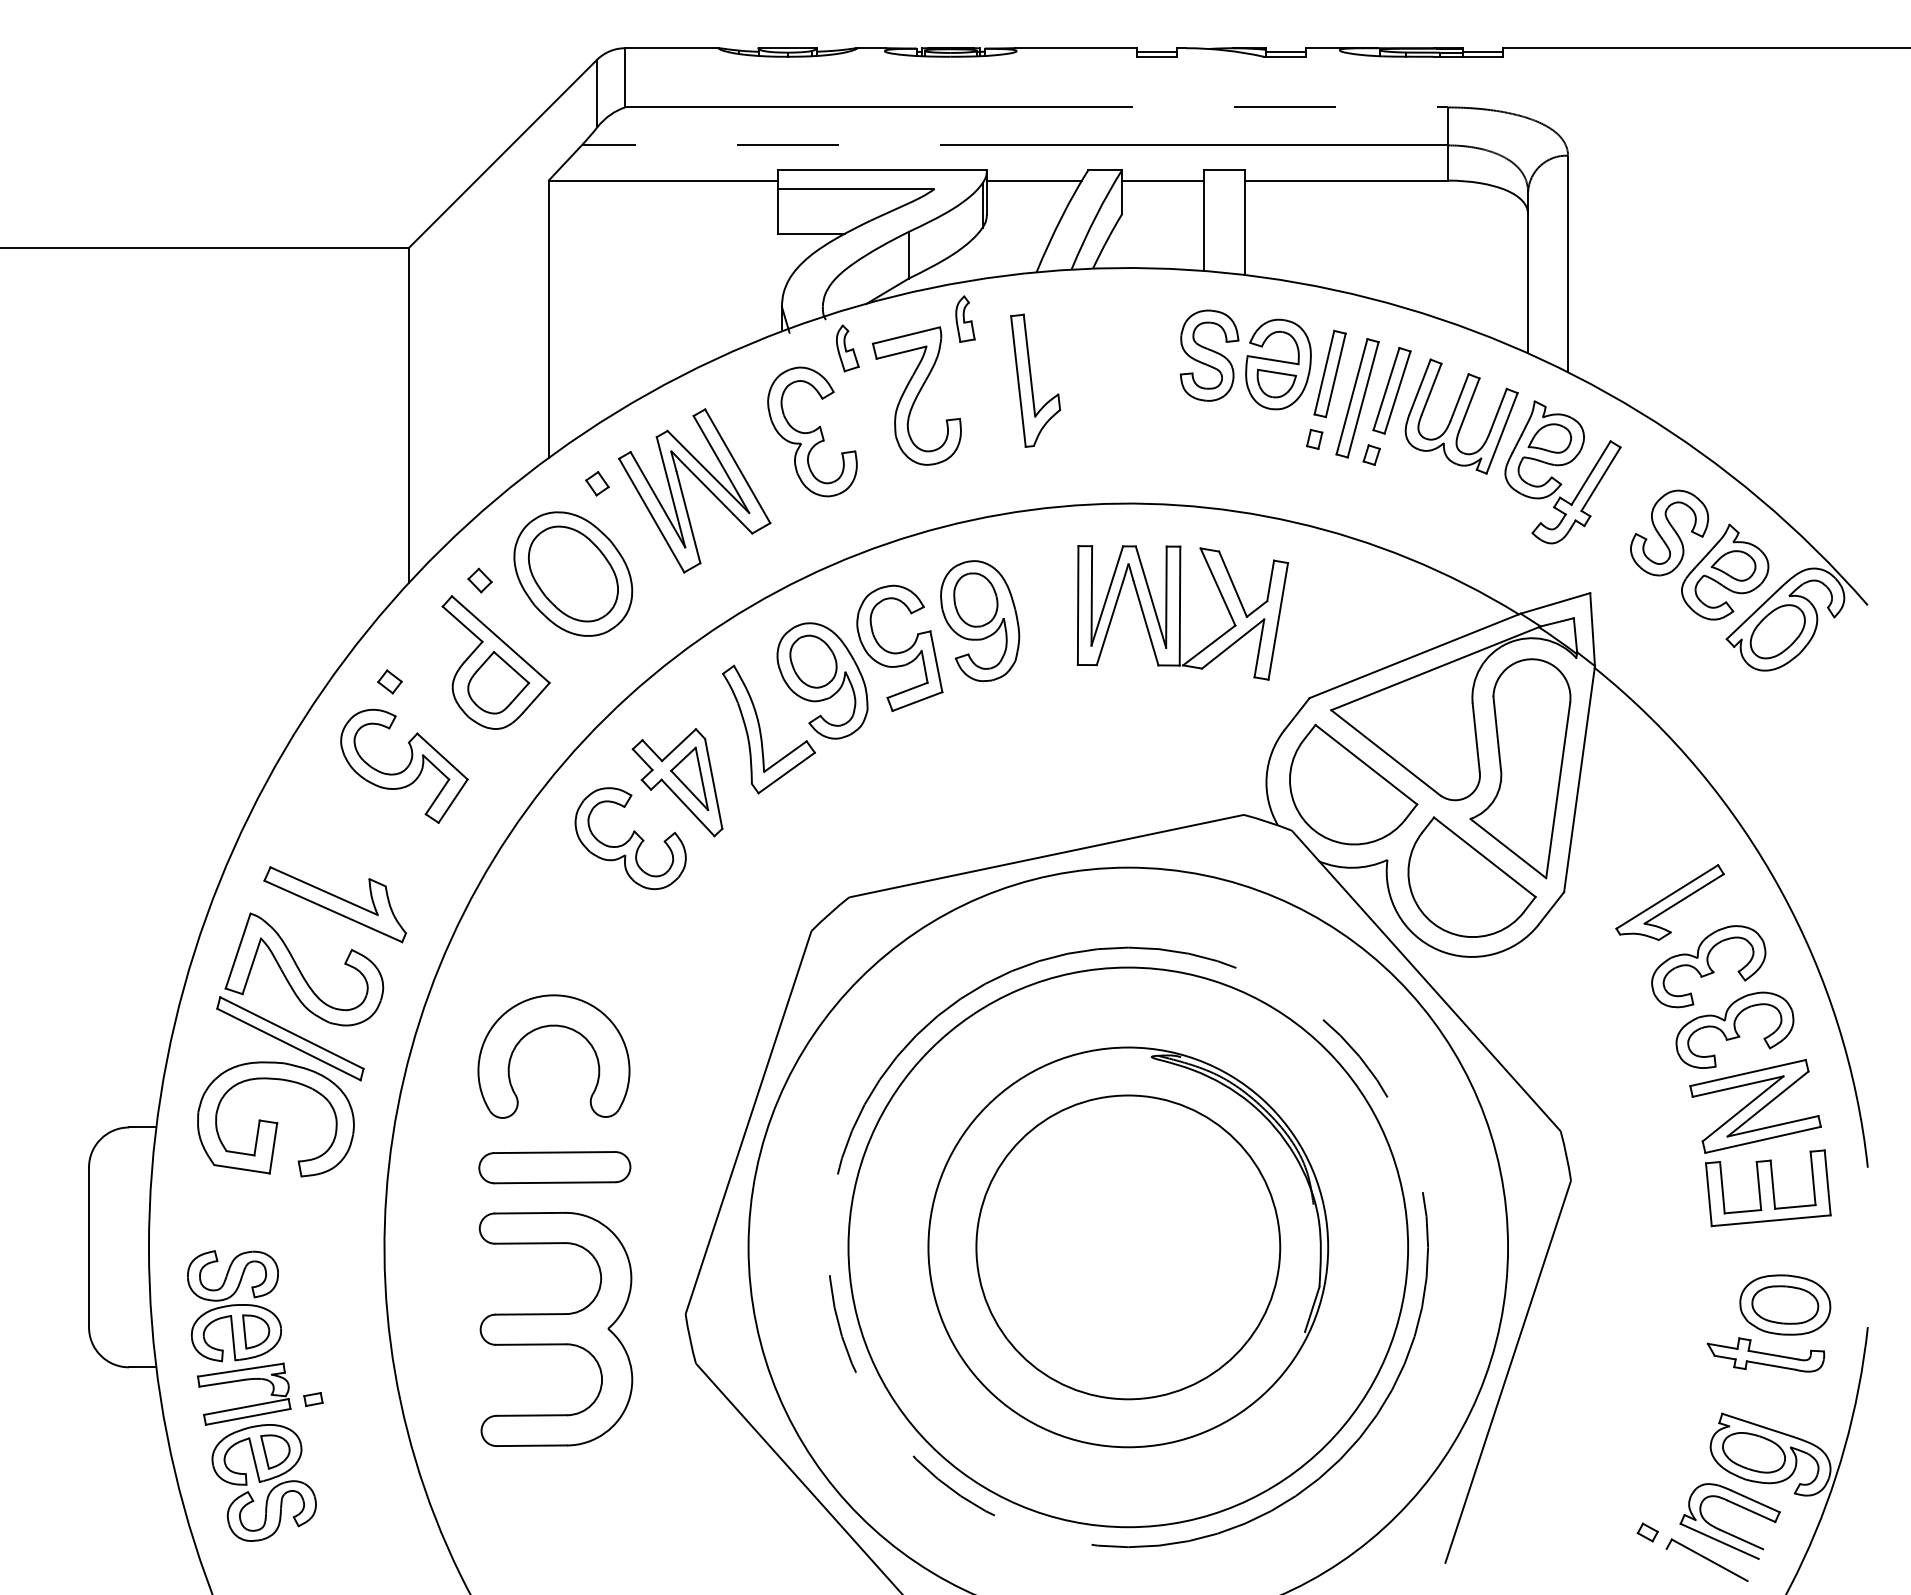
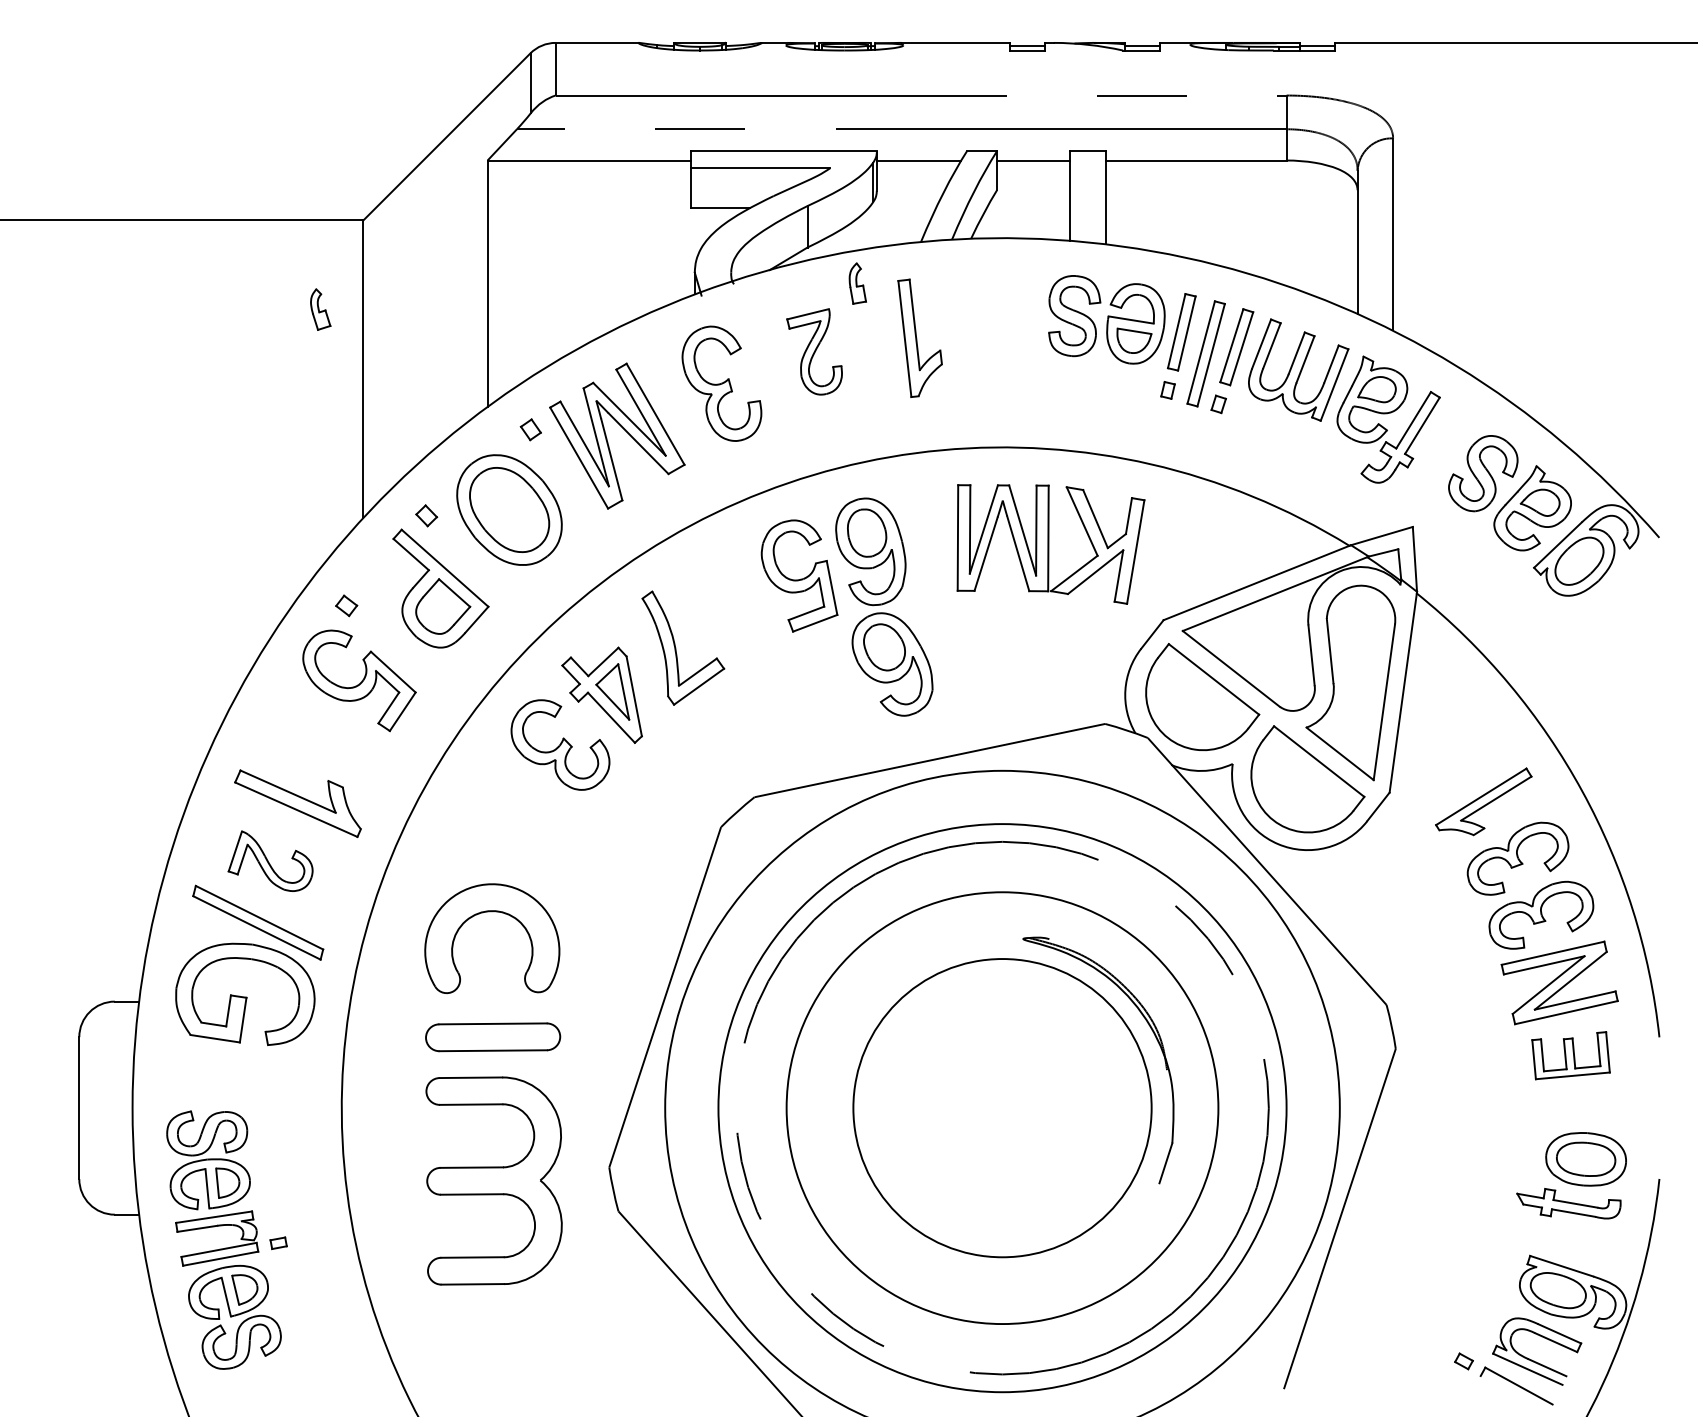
part: (847, 348) -> (320, 309), moved
part: (916, 395) -> (814, 351), size x0.7
part: (822, 680) -> (892, 664), moved
part: (304, 969) -> (270, 861), size x0.6
part: (1768, 1188) -> (1571, 1055), size x0.7
circle: (1128, 1247) -> (1002, 1108), size x0.6
circle: (1128, 1247) -> (1002, 1108), size x1.6
circle: (1128, 1247) -> (1002, 1108), size x1.6

